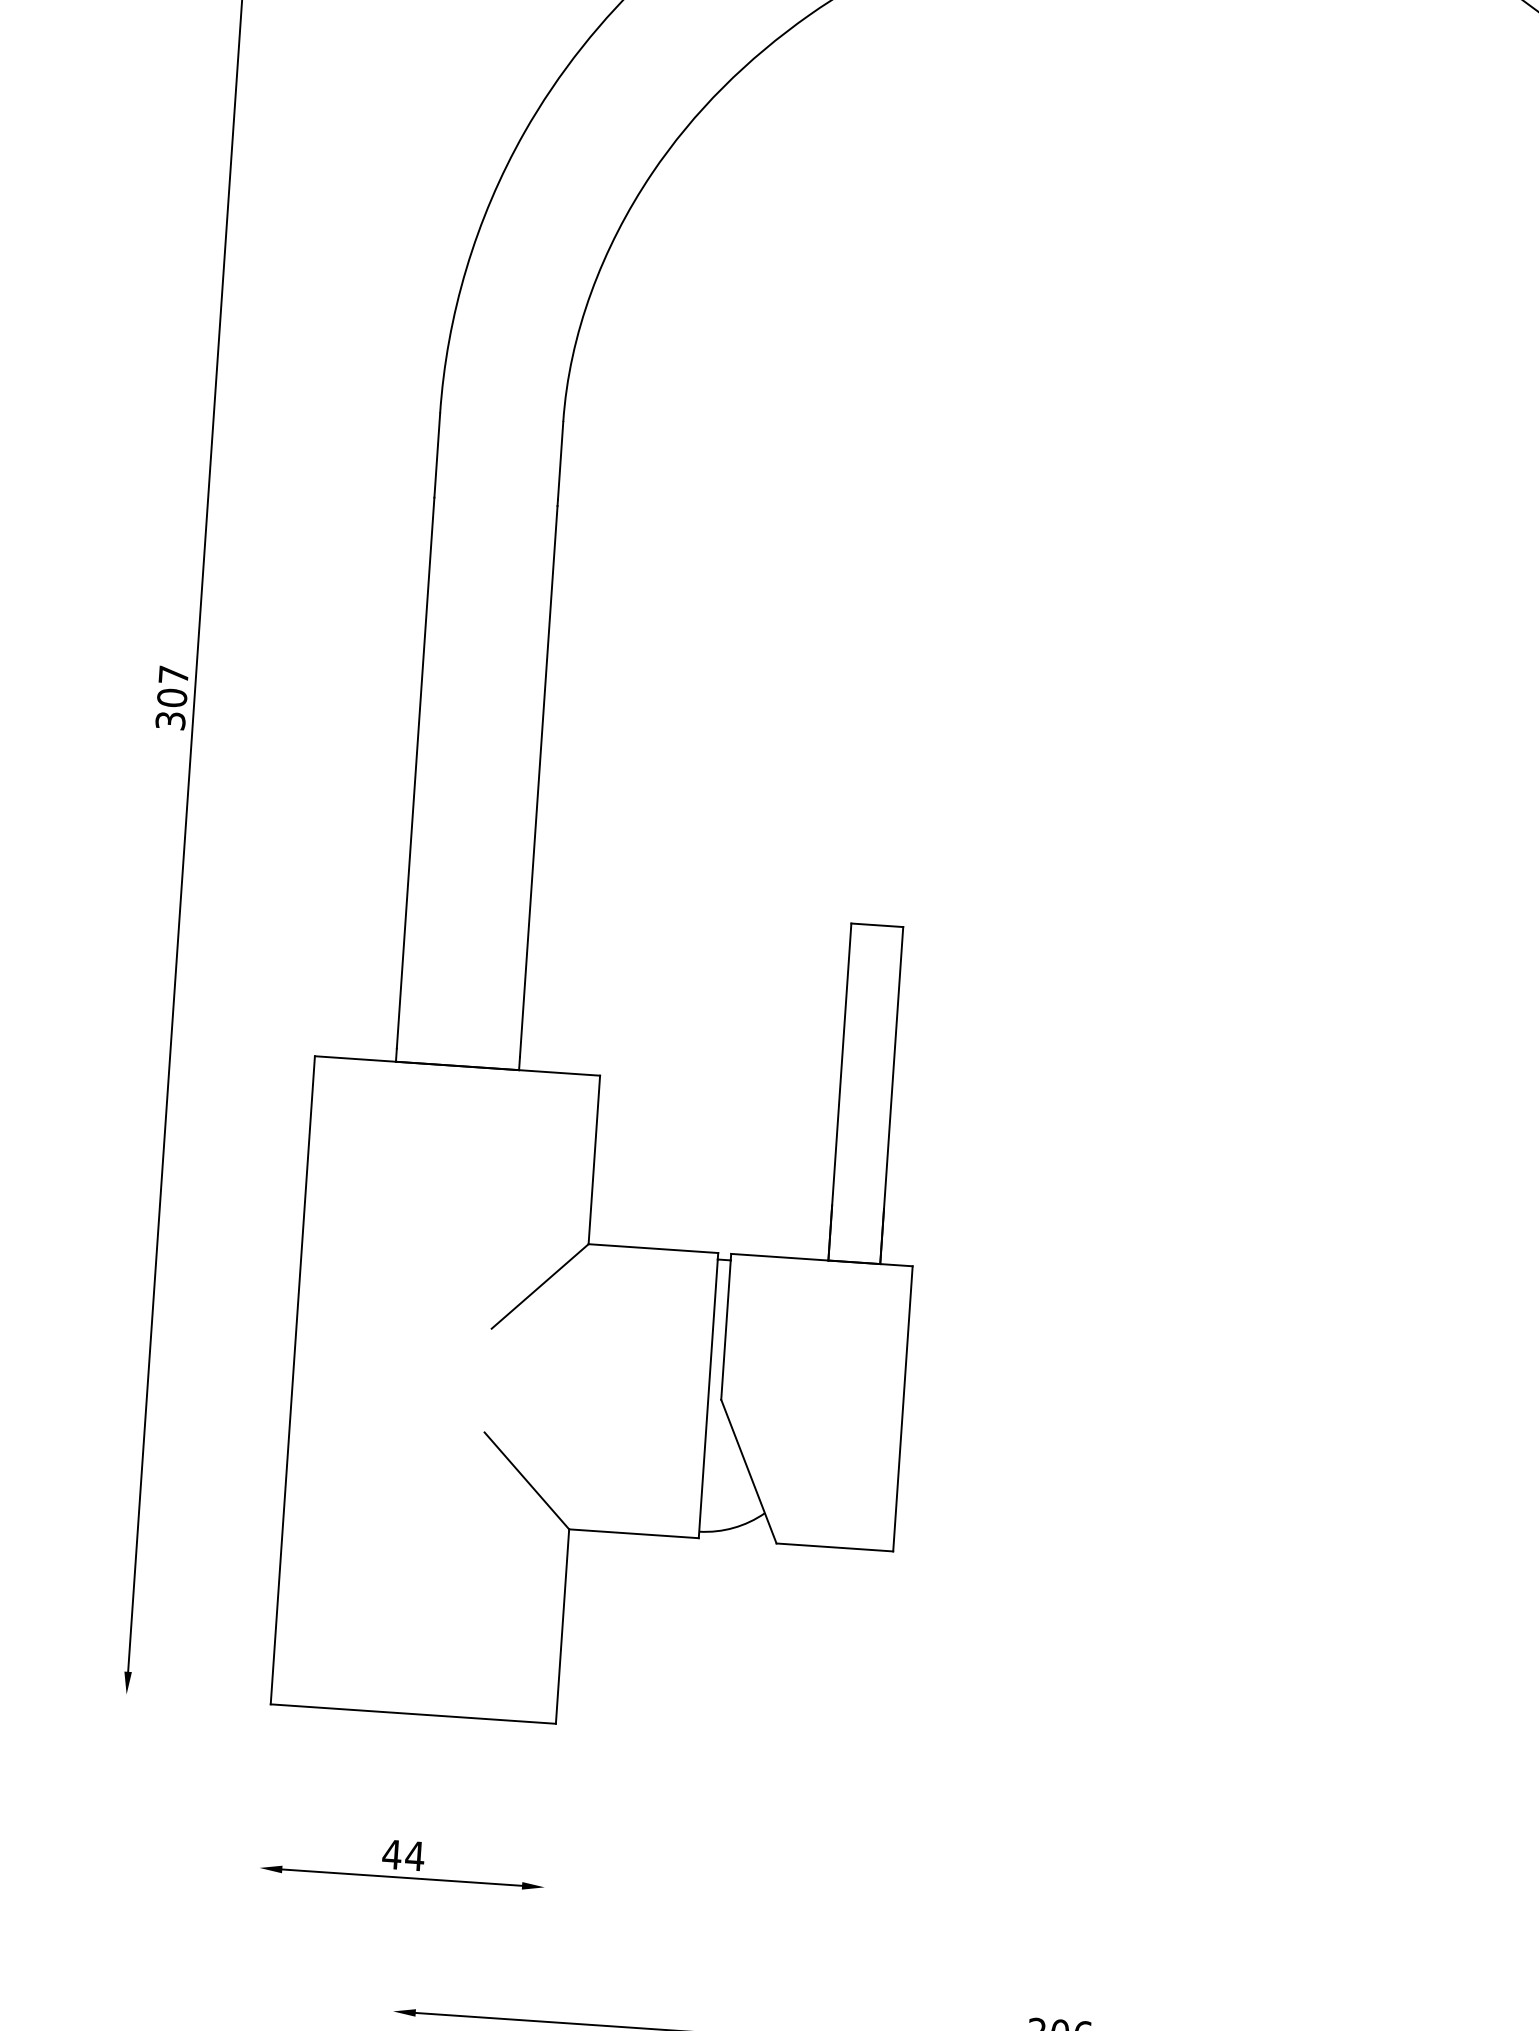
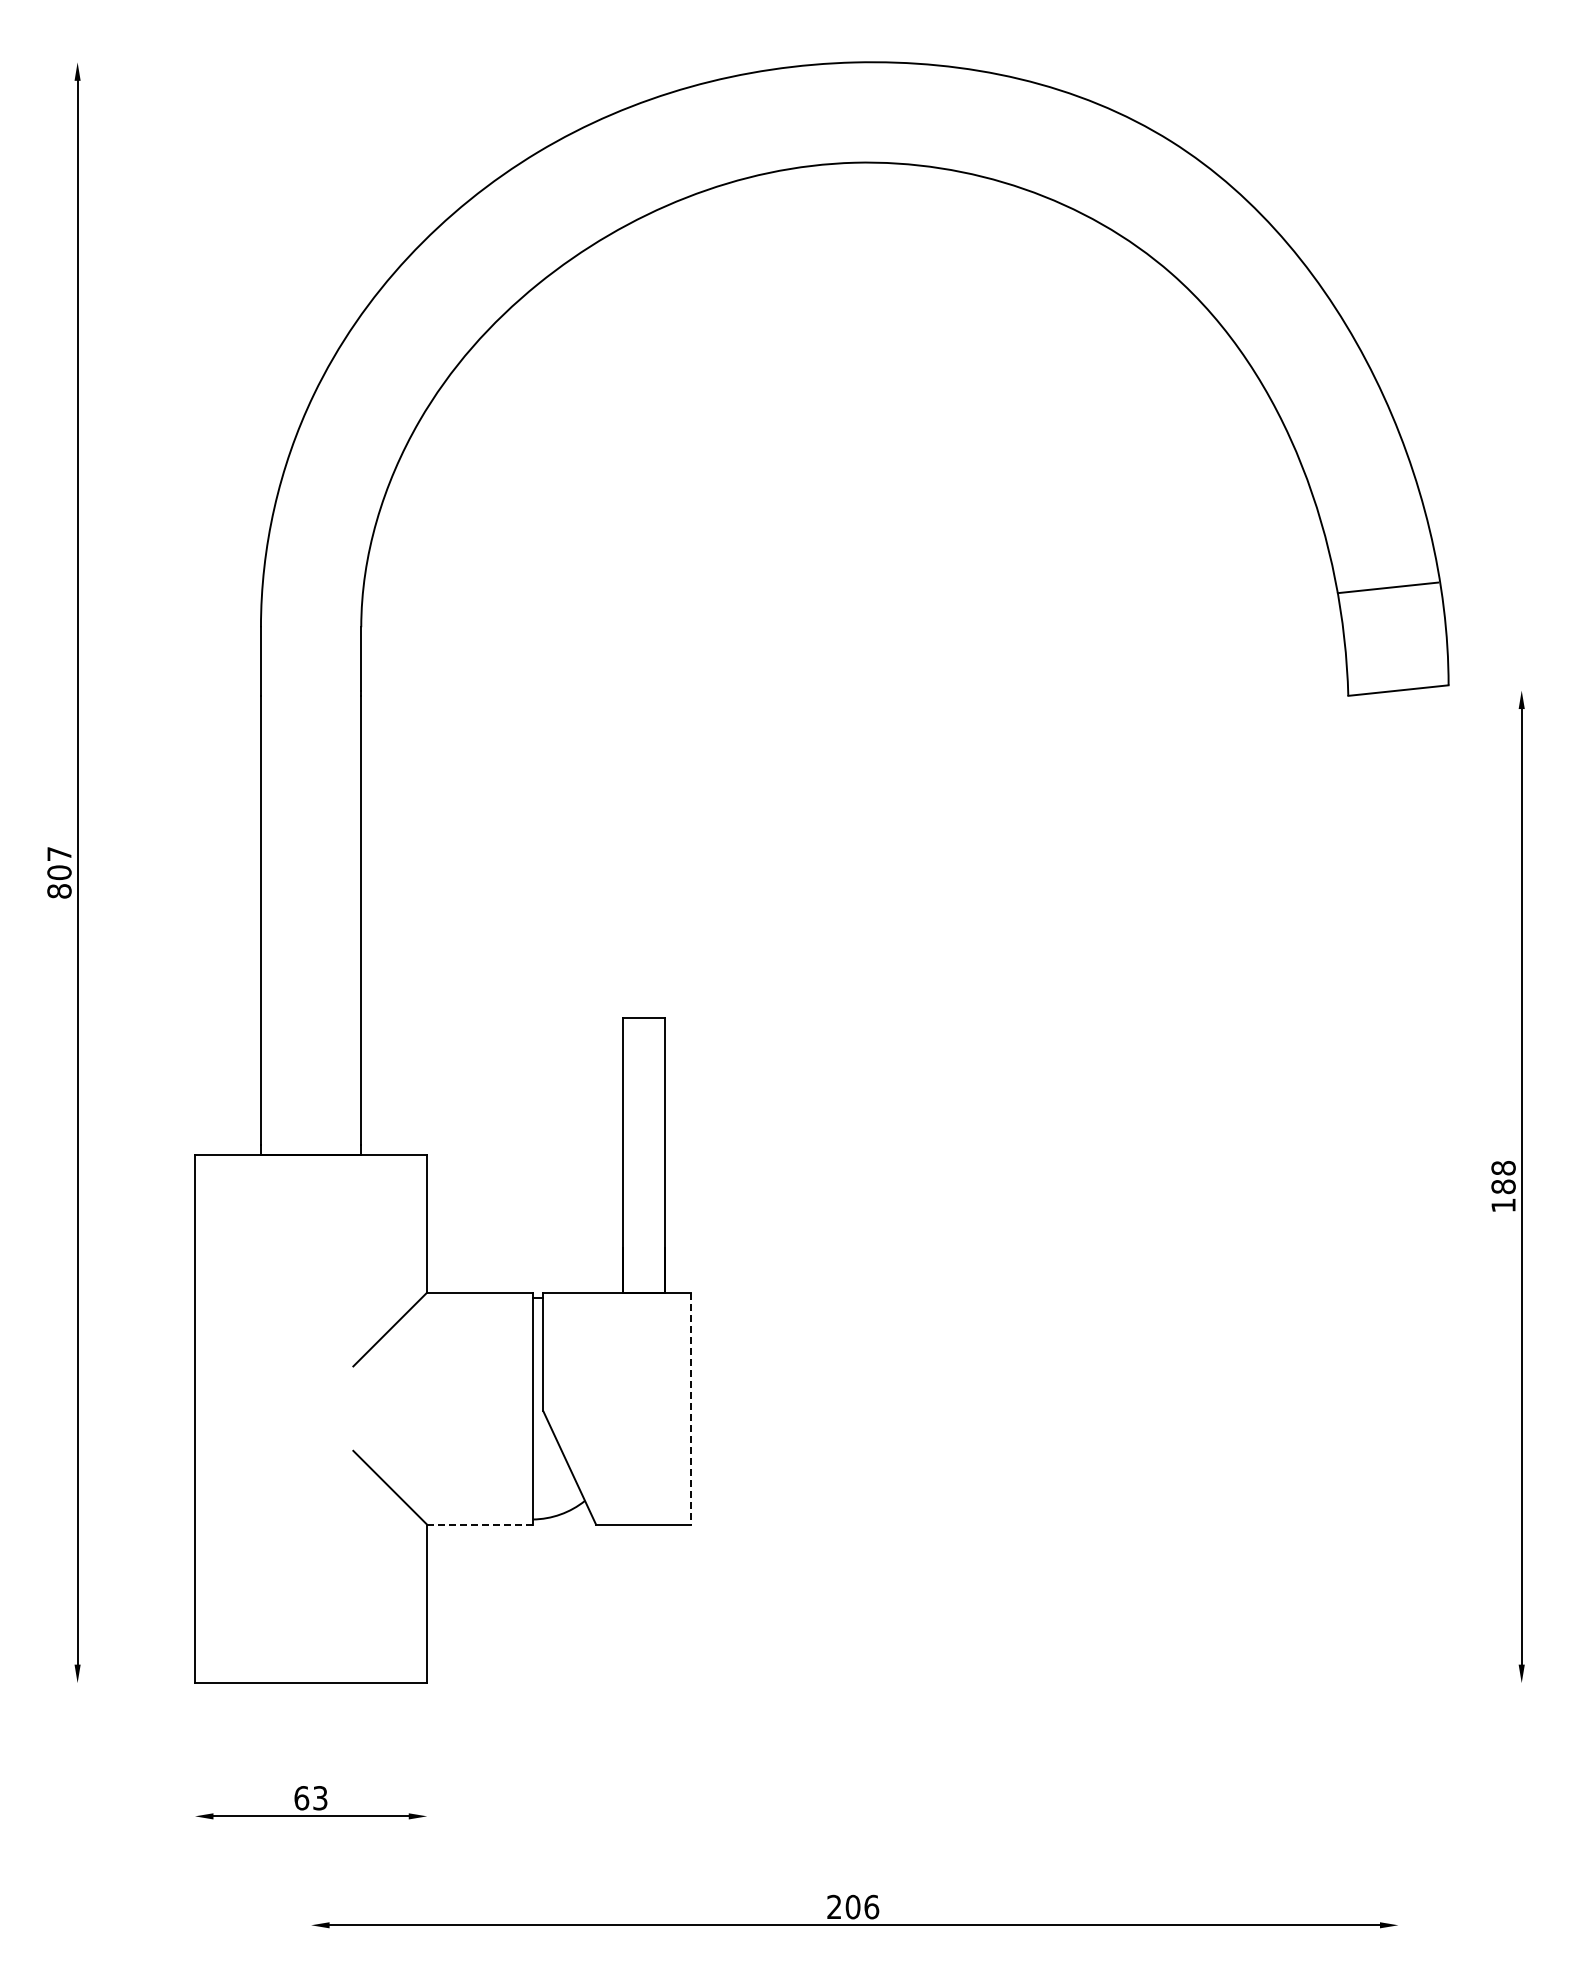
text: (170, 721) -> (59, 891), 307 -> 807
line: (903, 1409) -> (691, 1409), solid -> dashed
line: (634, 1533) -> (480, 1524), solid -> dashed
text: (404, 1855) -> (311, 1798), 44 -> 63

